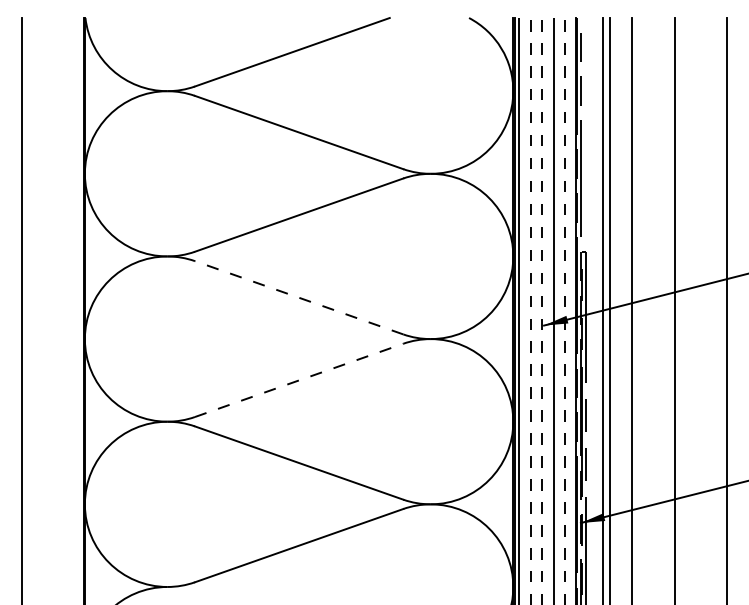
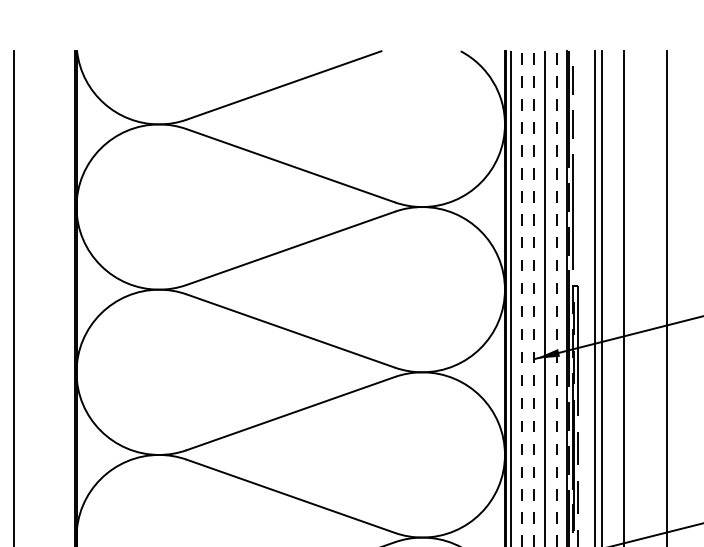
line: (298, 297) -> (290, 330), dashed -> solid
line: (299, 380) -> (291, 413), dashed -> solid

